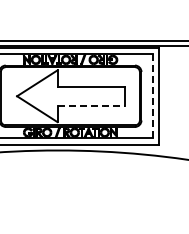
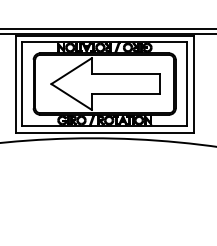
line: (153, 96) -> (187, 84), dashed -> solid
line: (91, 105) -> (125, 93), dashed -> solid

